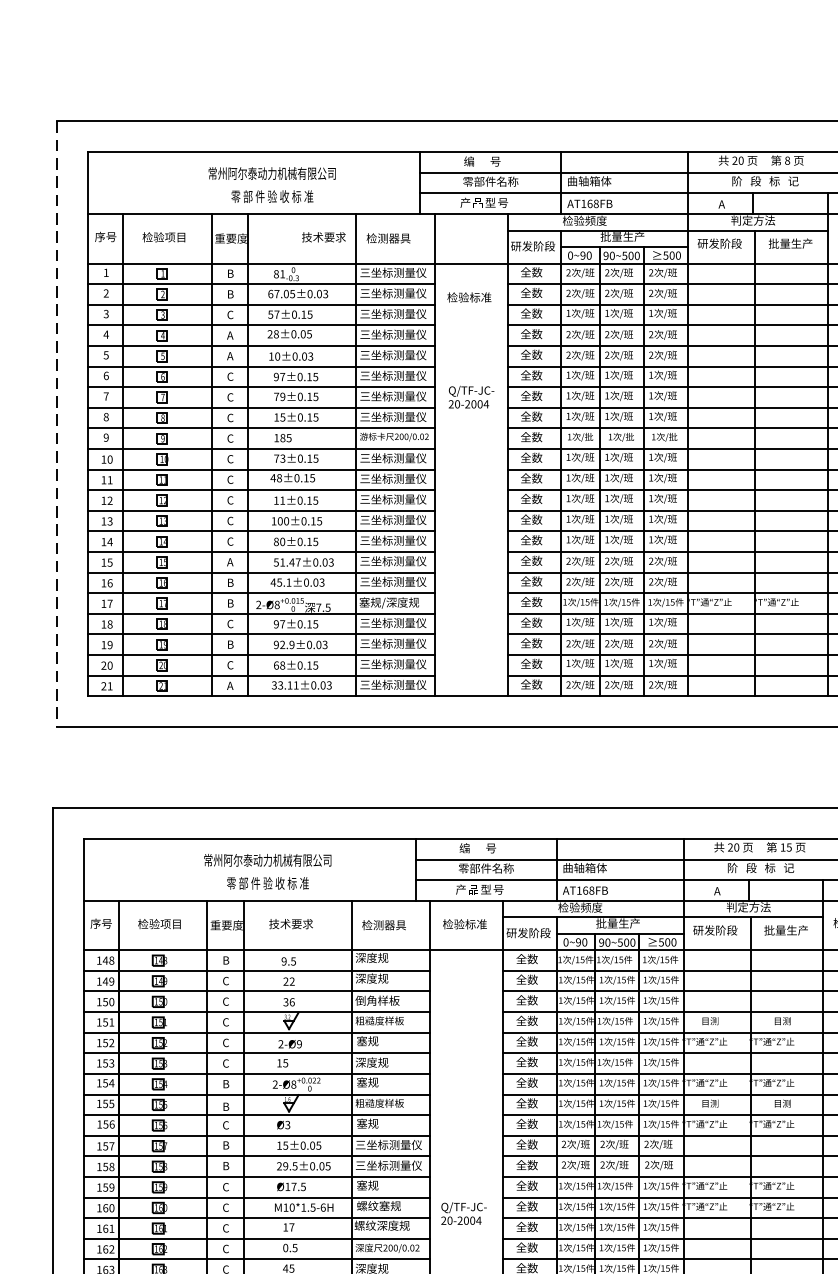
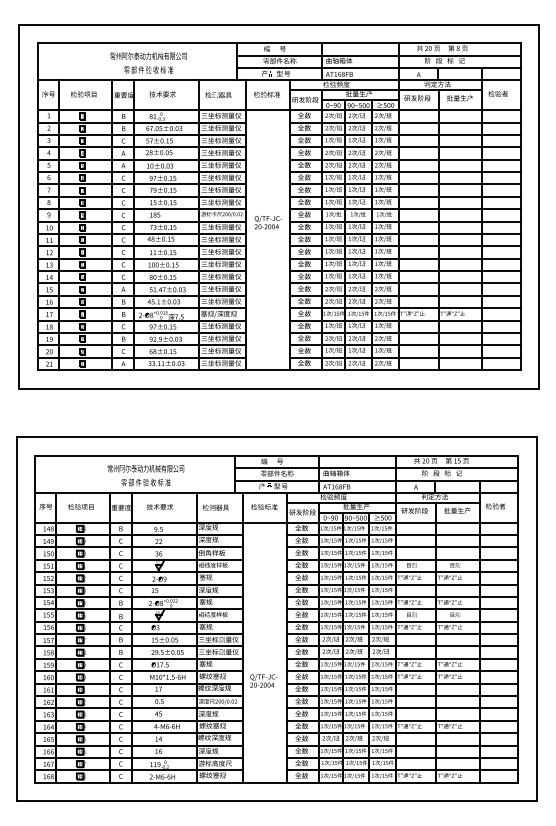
text: (323, 237) -> (162, 94), moved
text: (470, 297) -> (267, 94), moved
text: (470, 397) -> (267, 222), moved
line: (57, 423) -> (19, 206), dashed -> solid

